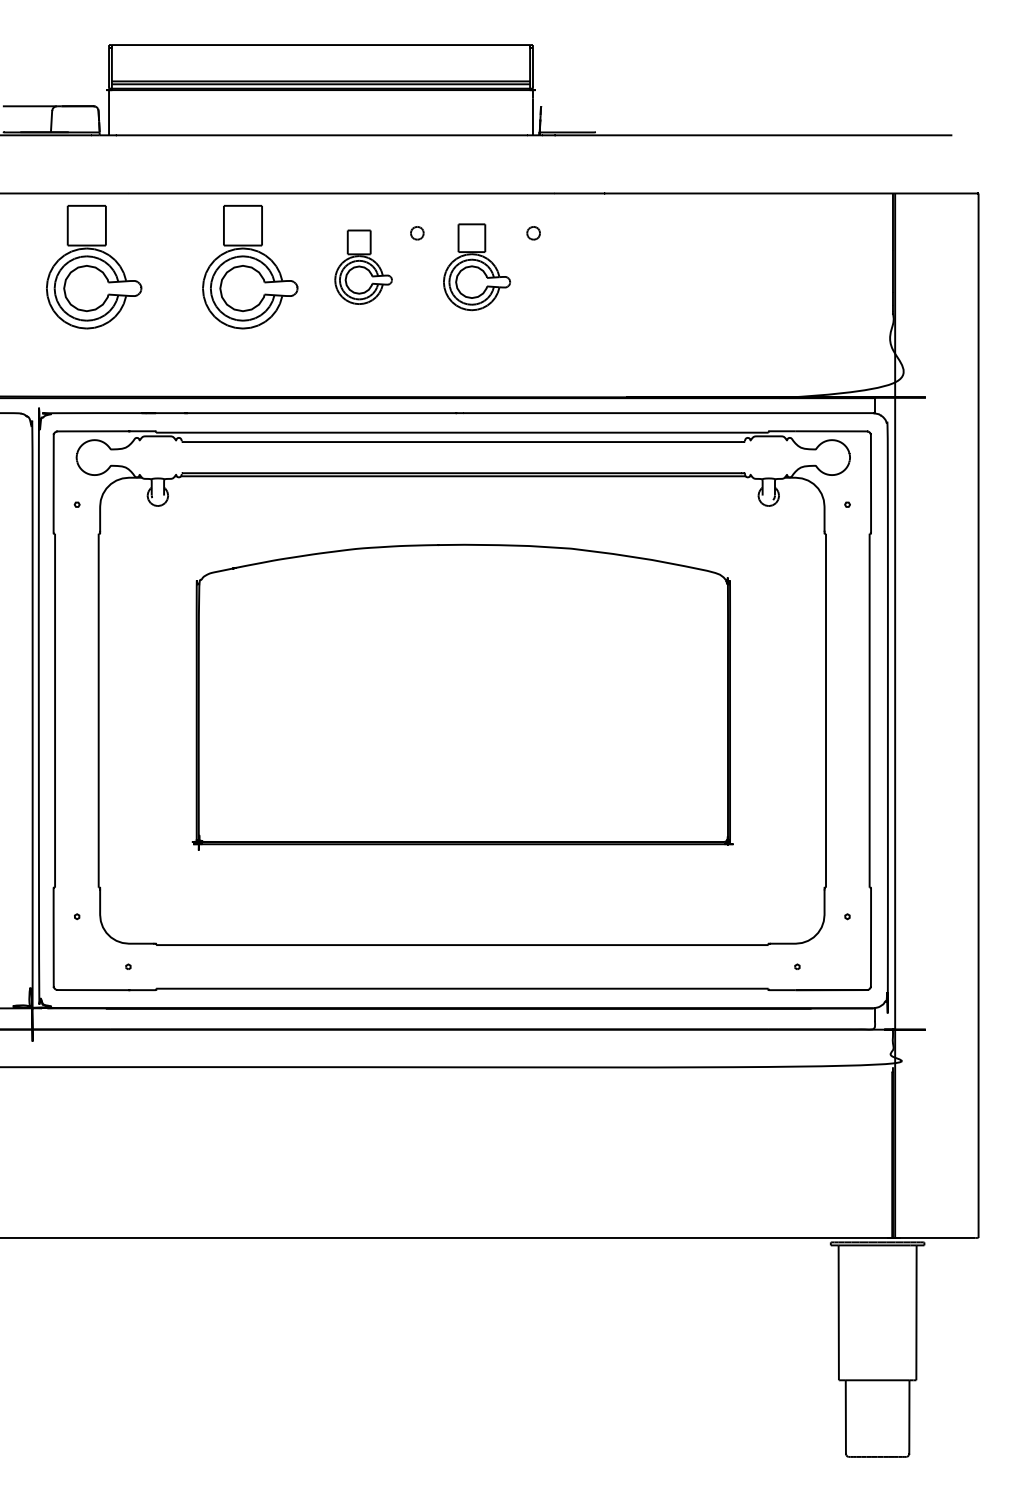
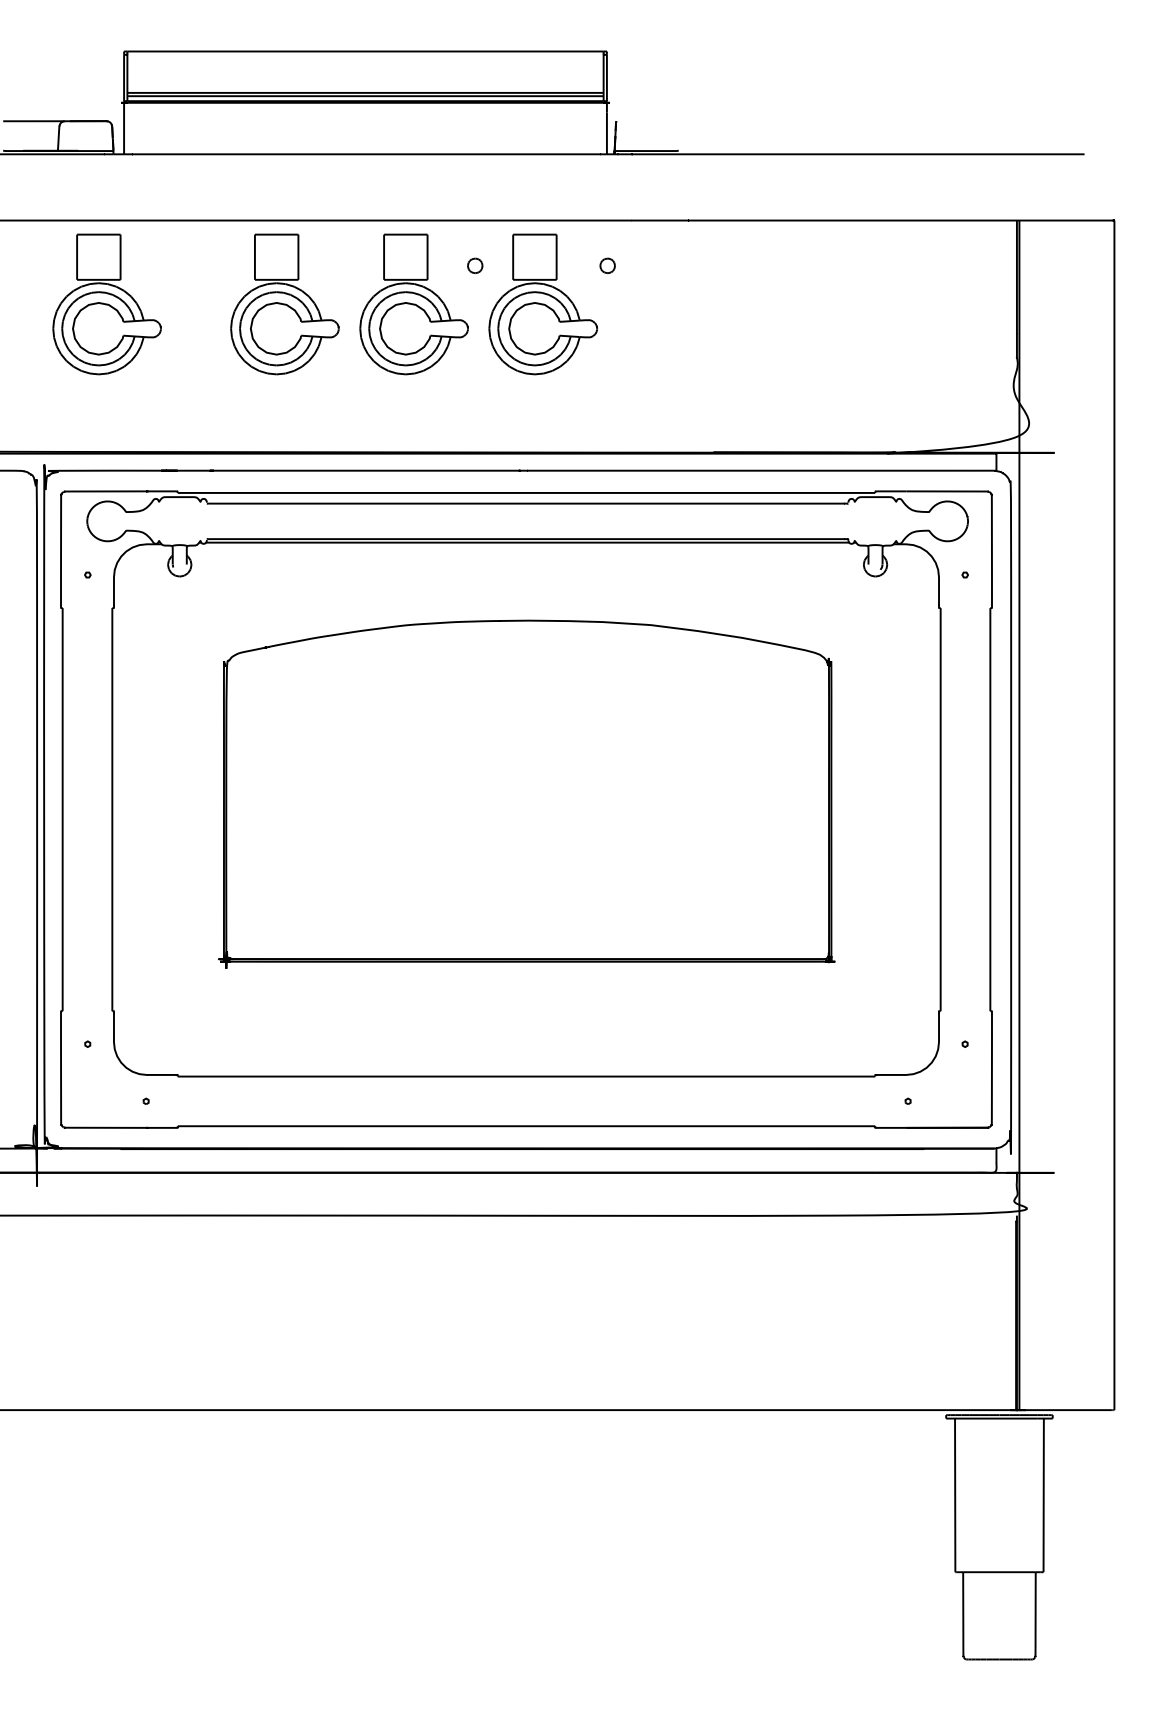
part: (363, 267) -> (413, 304), size x1.67
part: (476, 267) -> (542, 304), size x1.43

